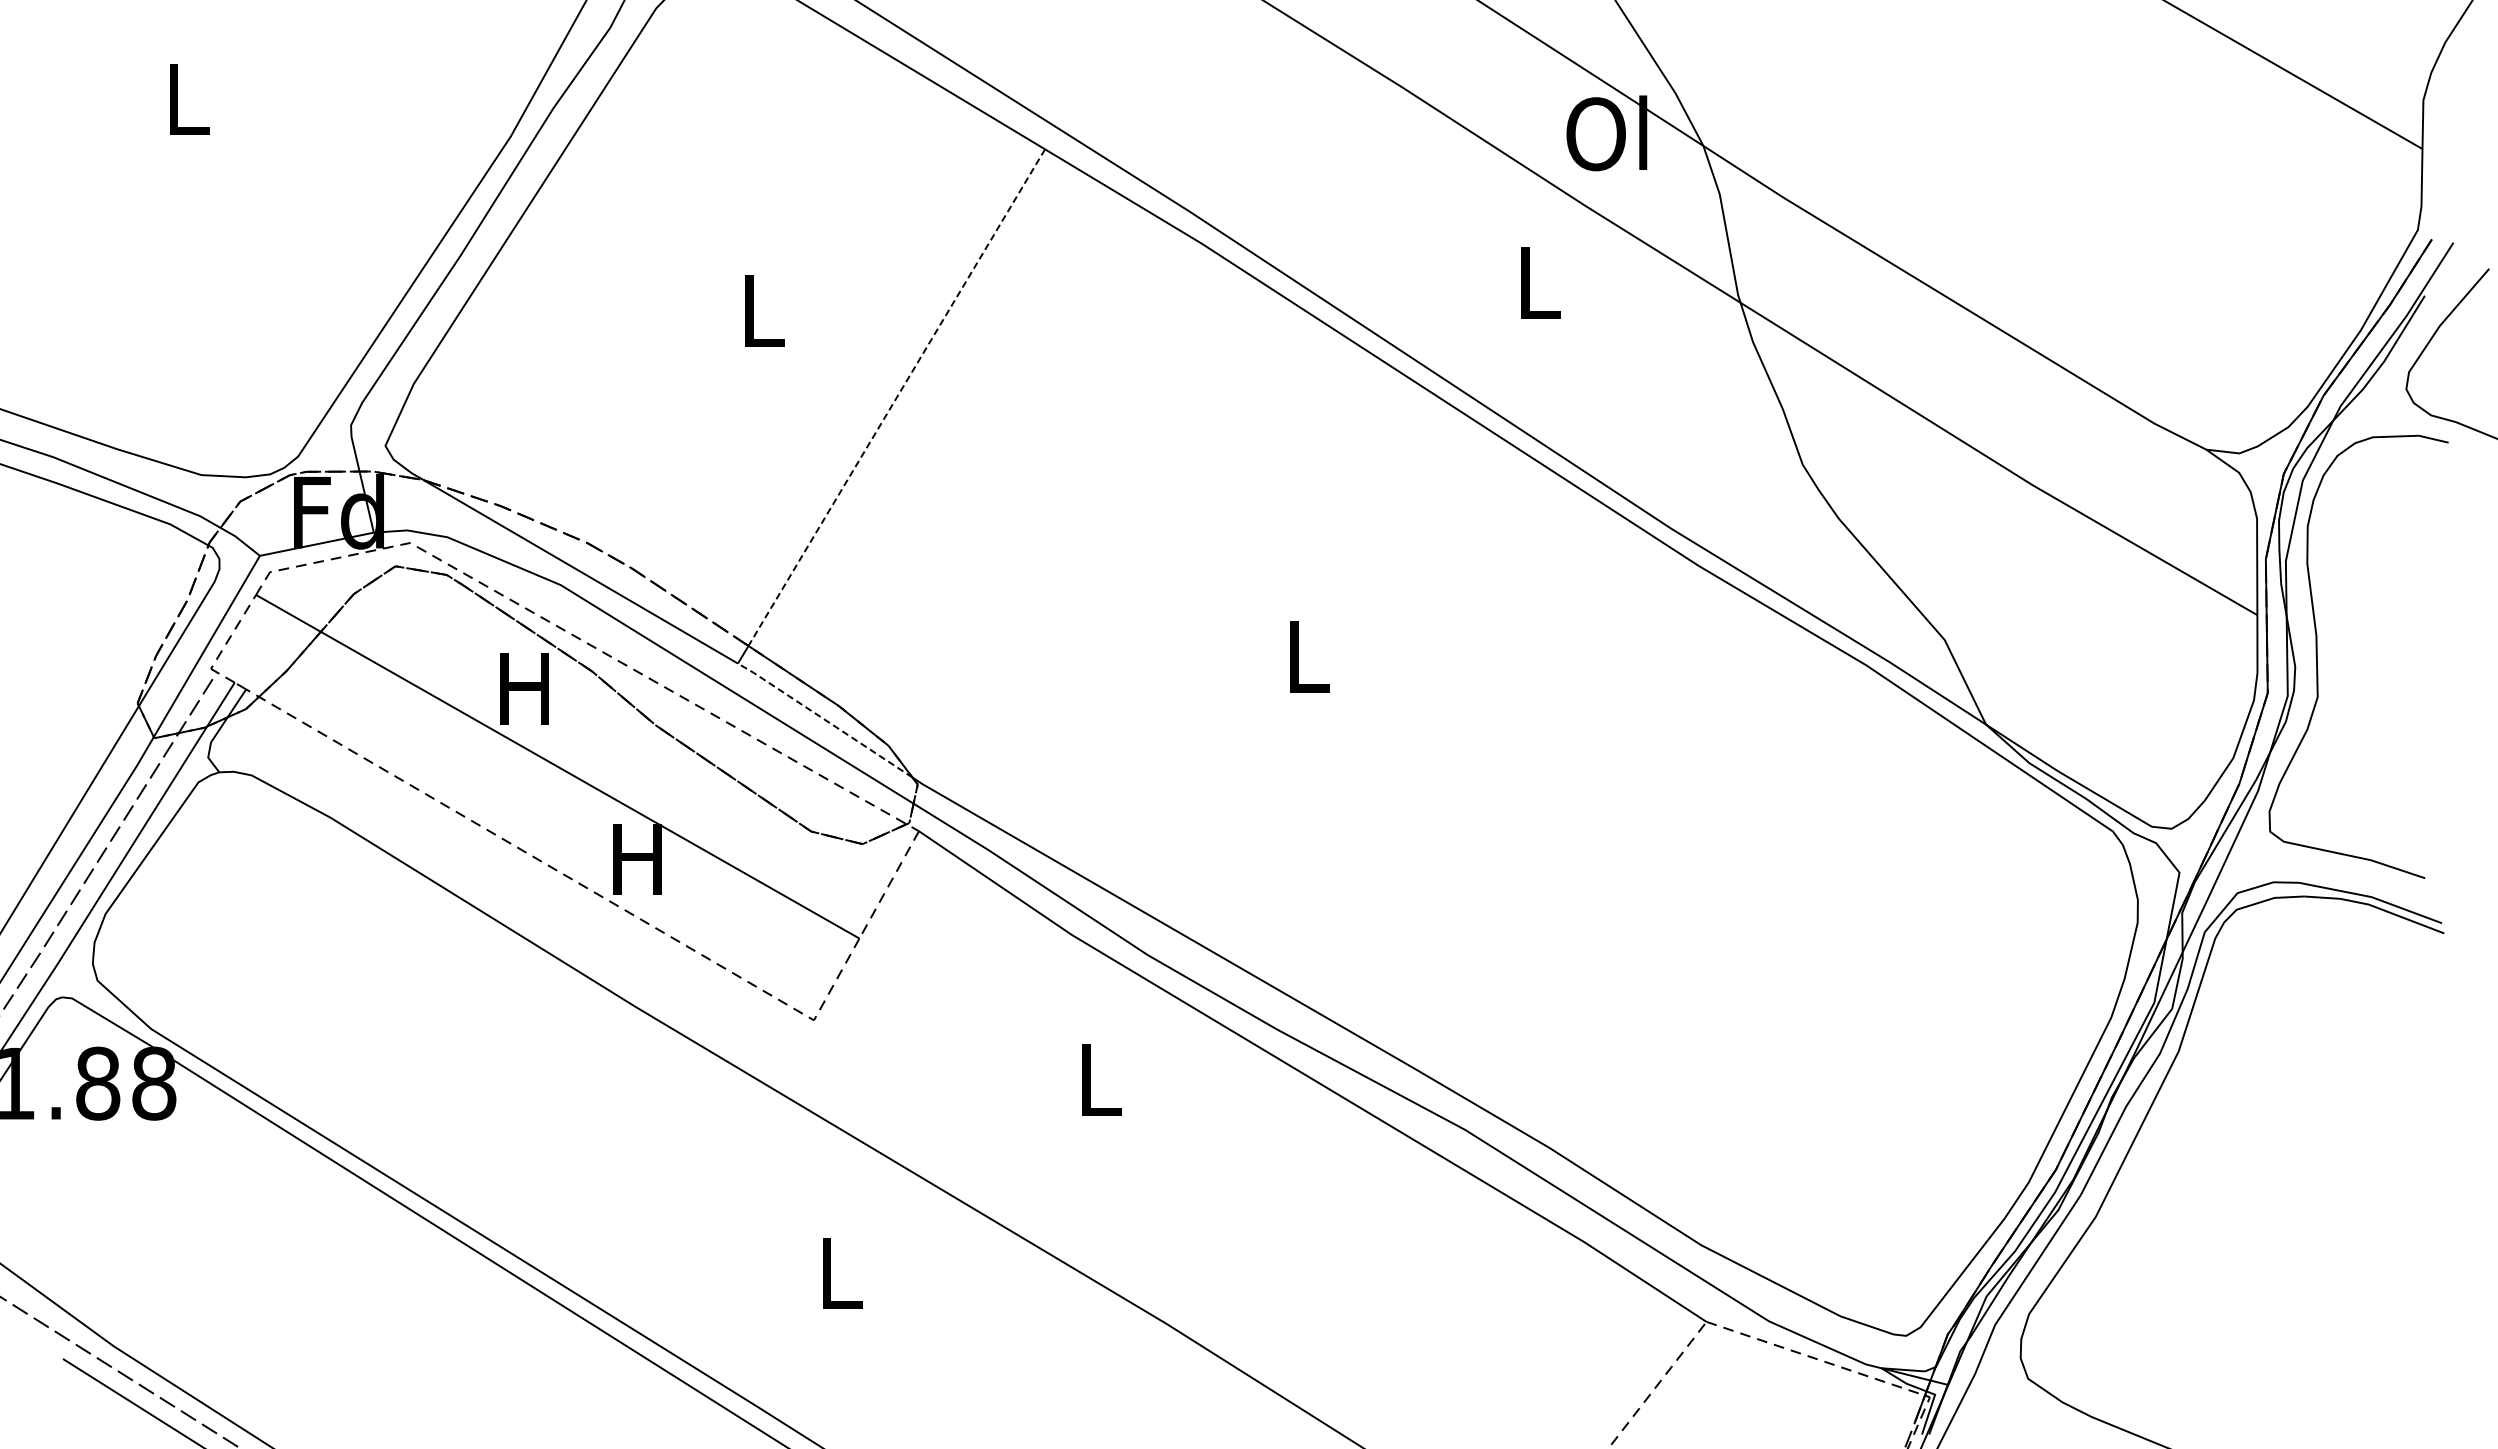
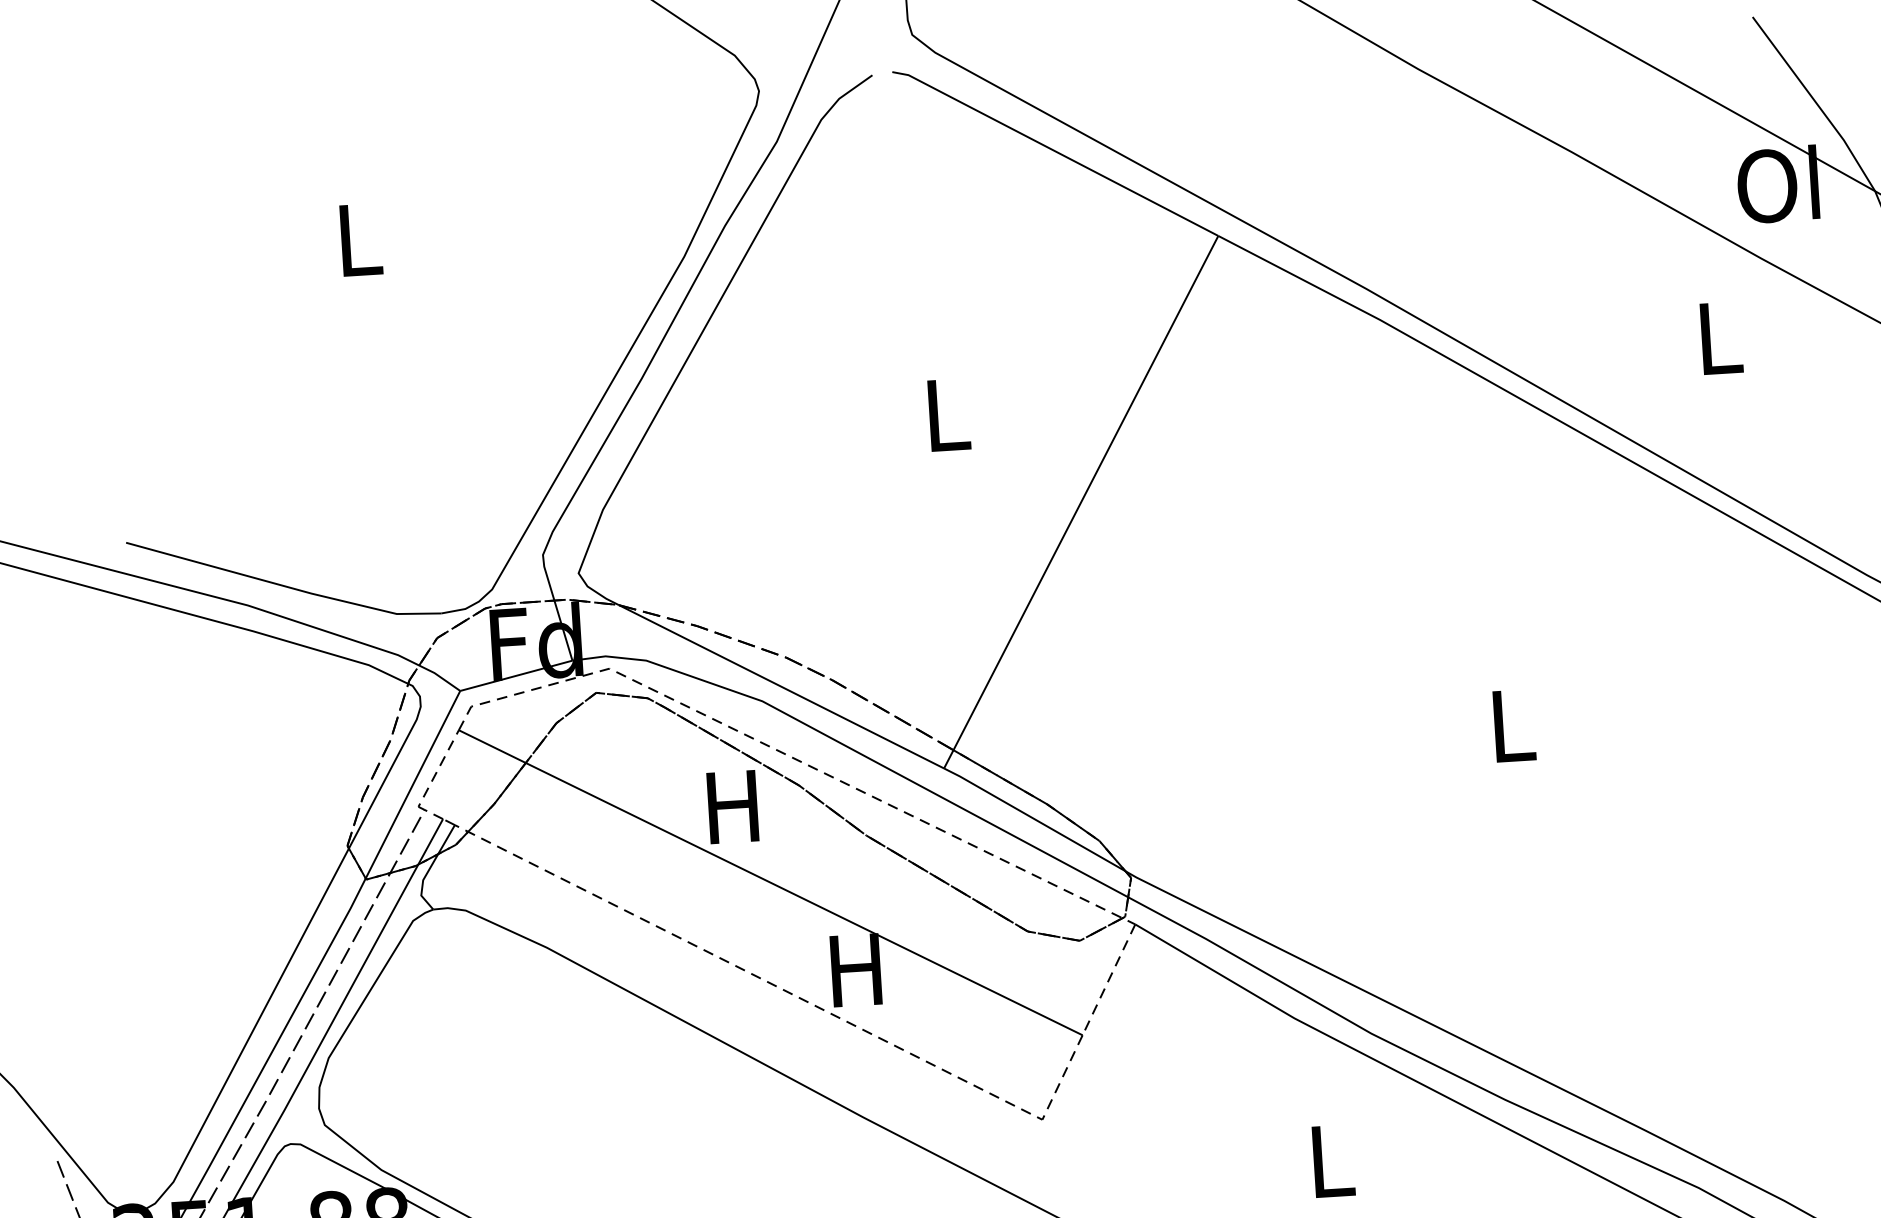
line: (896, 398) -> (1085, 493), dashed -> solid
line: (824, 719) -> (1033, 818), dashed -> solid

